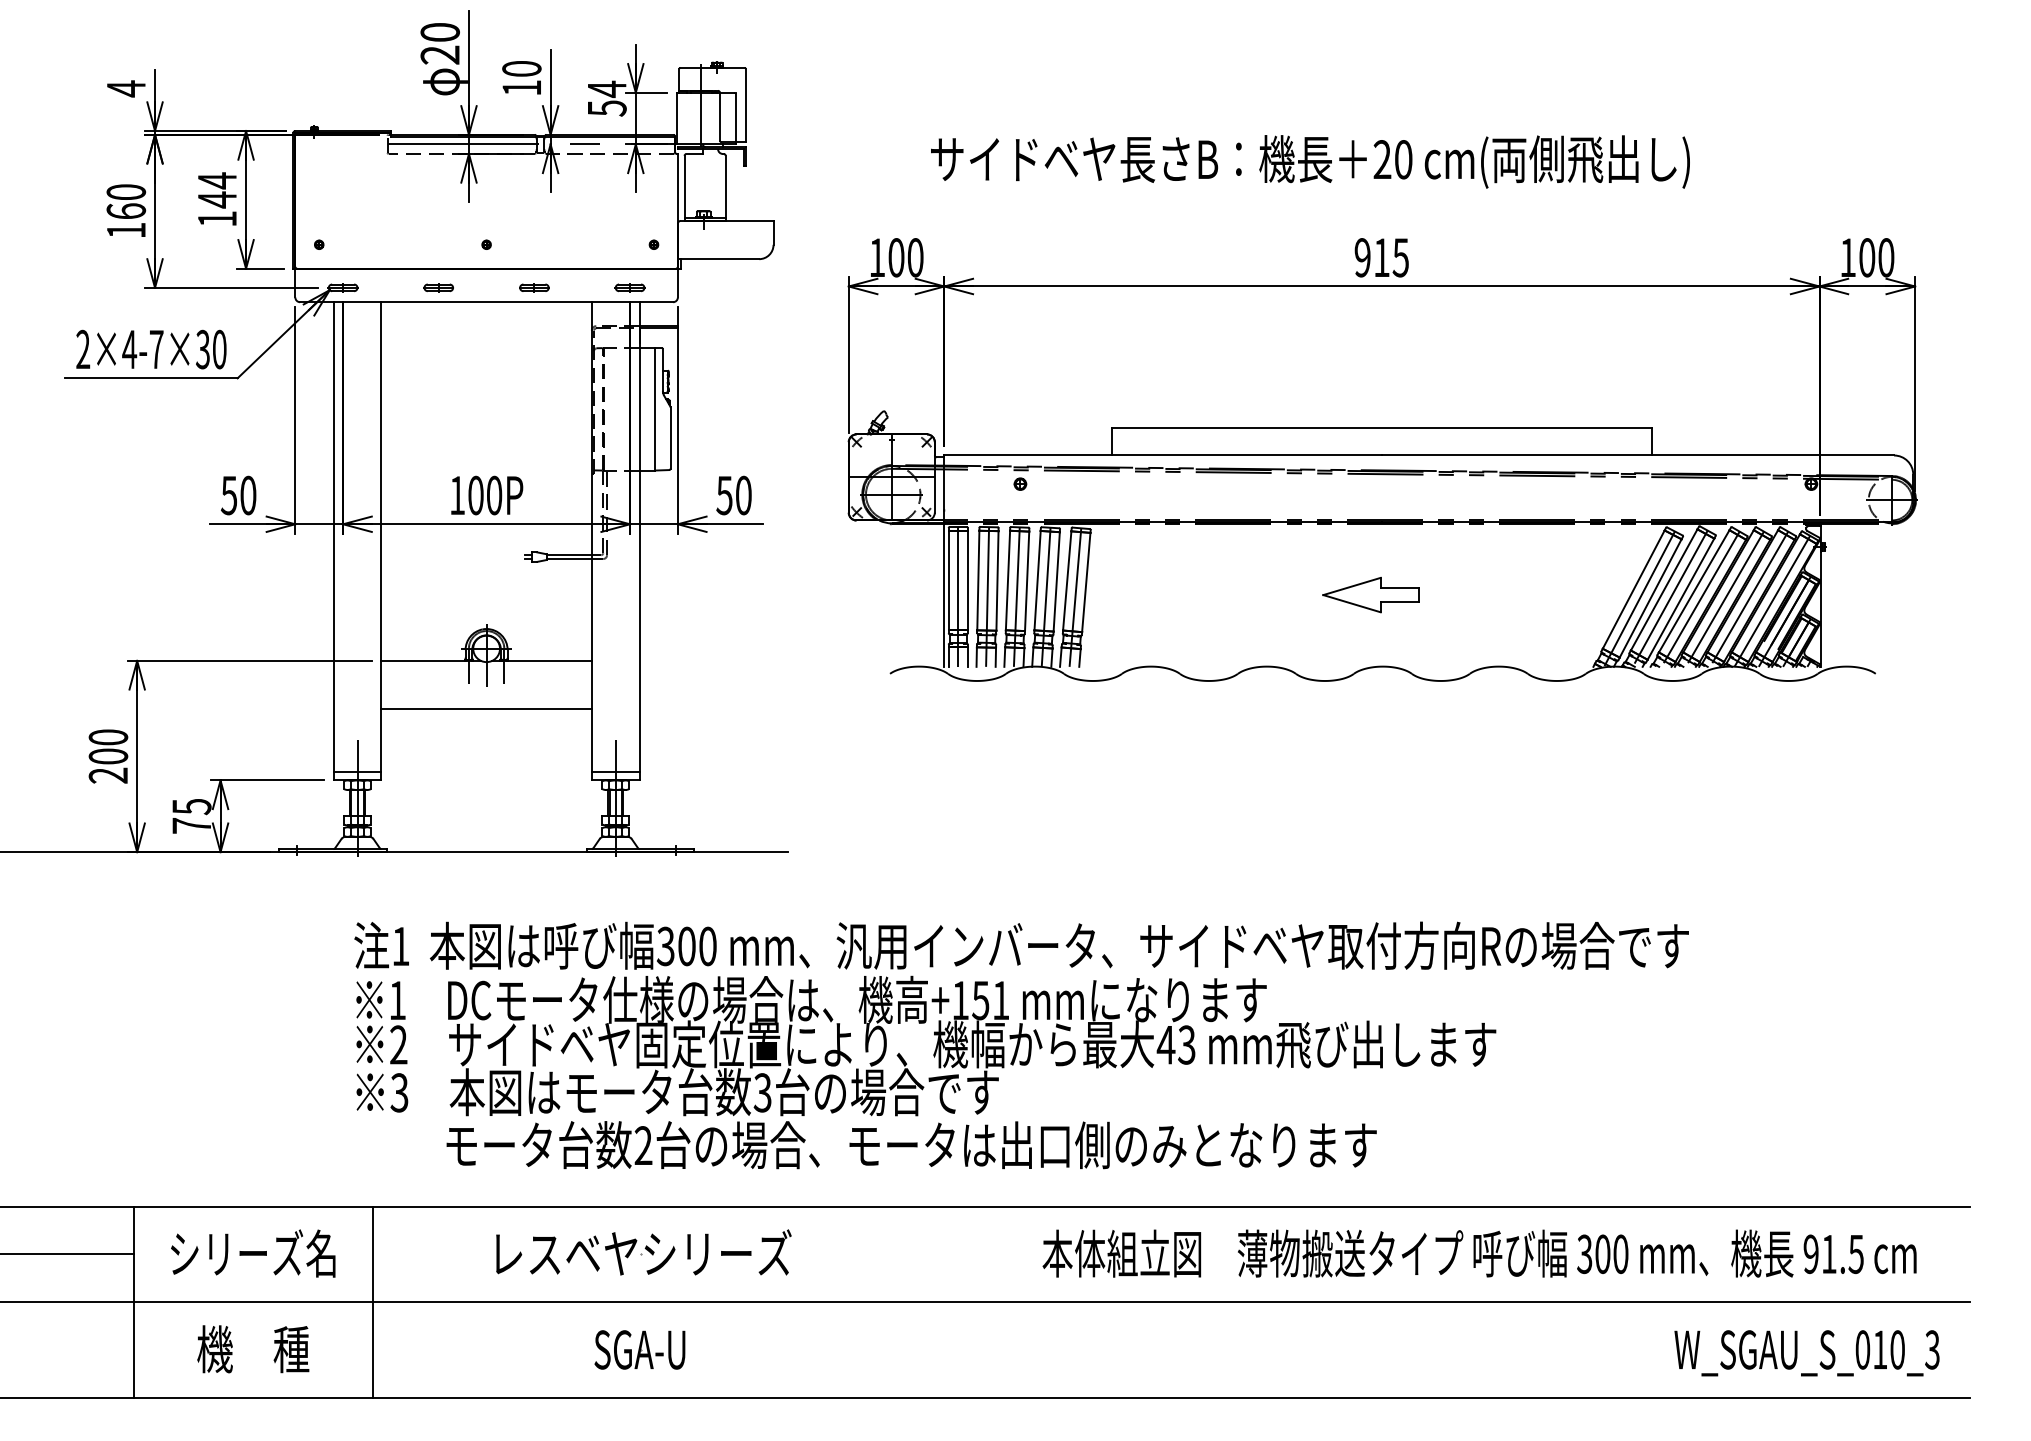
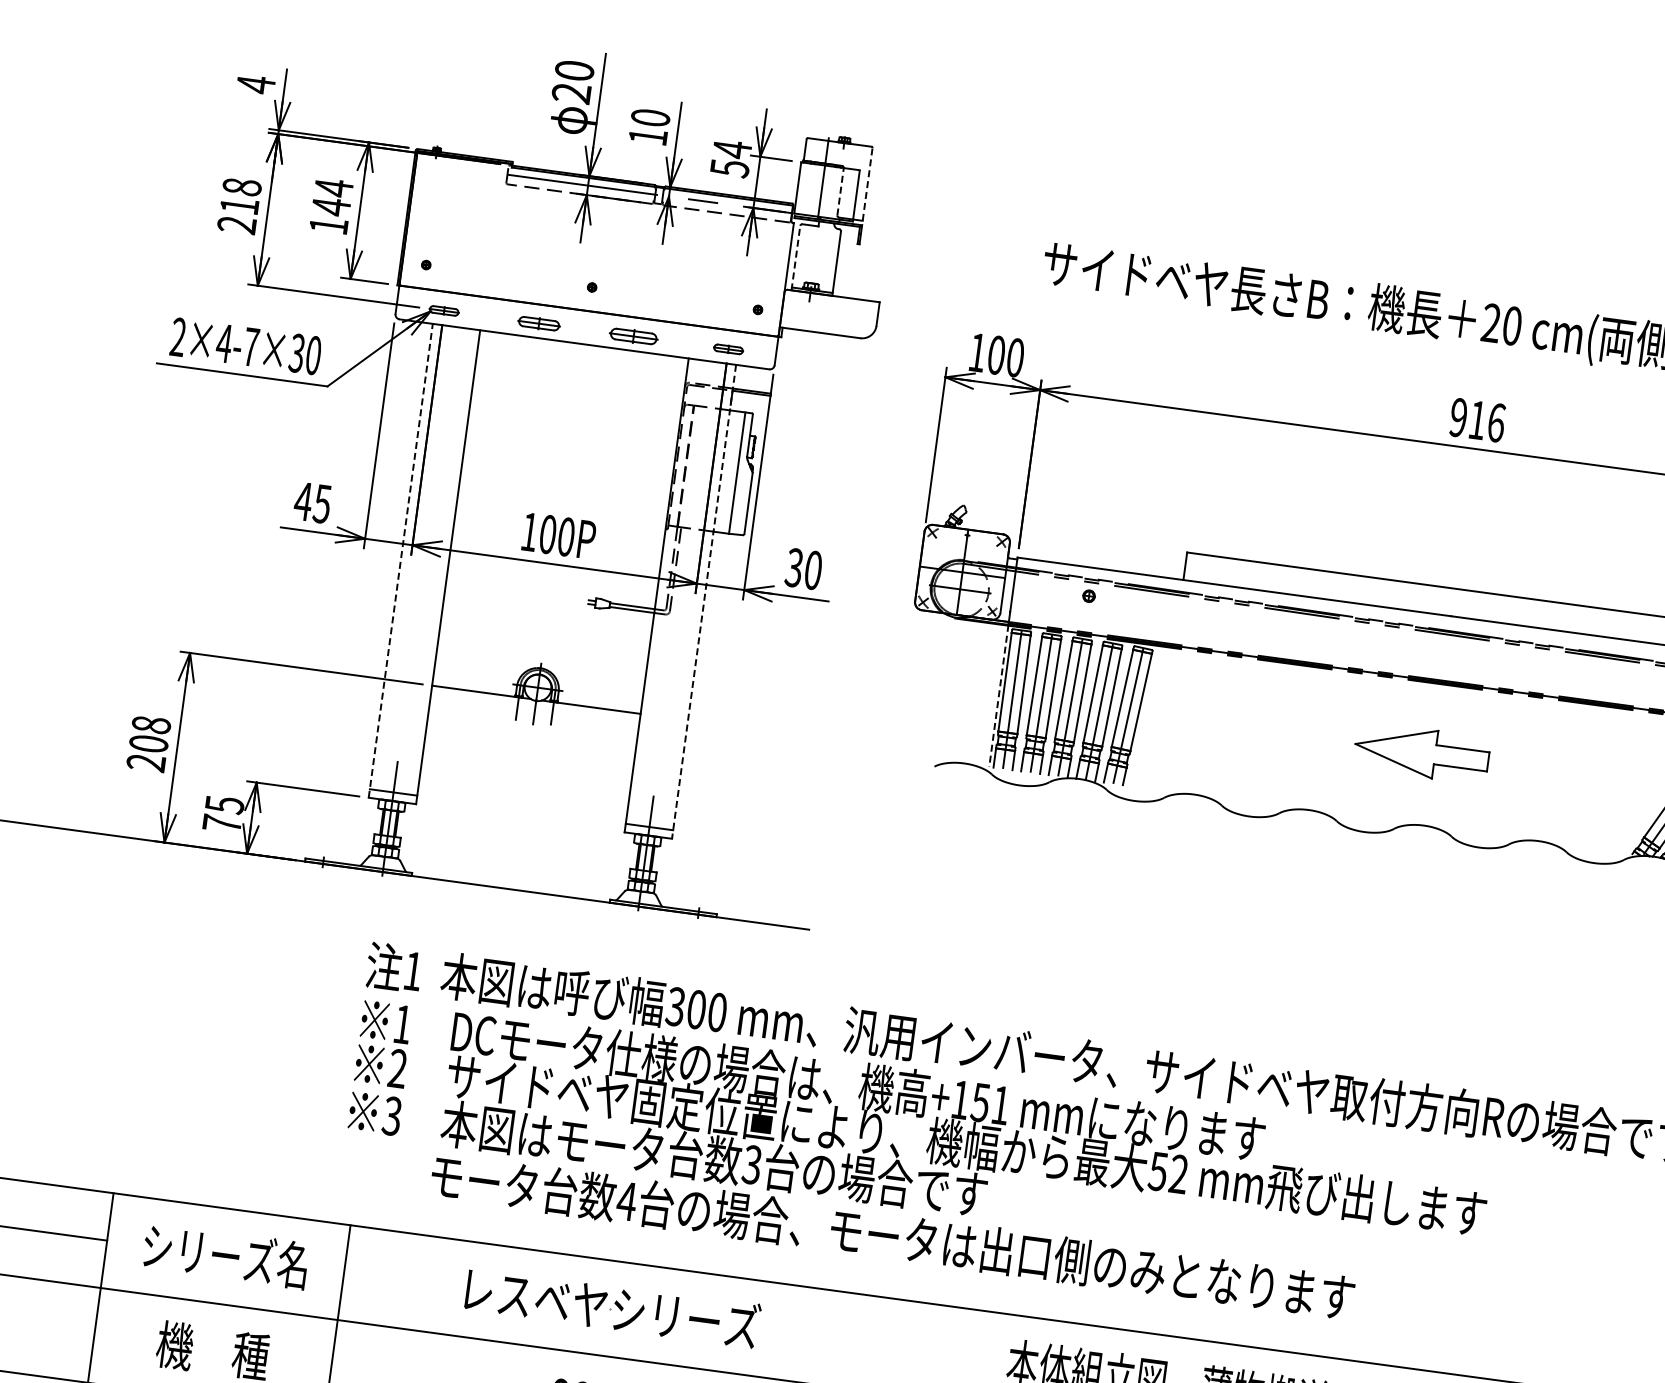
line: (745, 105) -> (867, 184), solid -> dashed
line: (719, 116) -> (840, 191), solid -> dashed
line: (684, 188) -> (795, 258), solid -> dashed
text: (126, 211) -> (239, 206), 160 -> 218
text: (1400, 257) -> (1496, 422), 915 -> 916
part: (438, 287) -> (538, 323), size x1.4
part: (534, 287) -> (633, 336), size x1.6
text: (724, 494) -> (794, 566), 50 -> 30
text: (238, 495) -> (312, 502), 50 -> 45
line: (333, 540) -> (400, 559), solid -> dashed
line: (639, 541) -> (703, 601), solid -> dashed
line: (944, 595) -> (998, 696), solid -> dashed
part: (1370, 595) -> (1421, 753), size x1.4
line: (486, 708) -> (529, 746), removed
text: (107, 737) -> (150, 724), 200 -> 208
text: (1175, 1045) -> (1167, 1173), 43 -> 52
text: (643, 1145) -> (626, 1201), 2 -> 4

